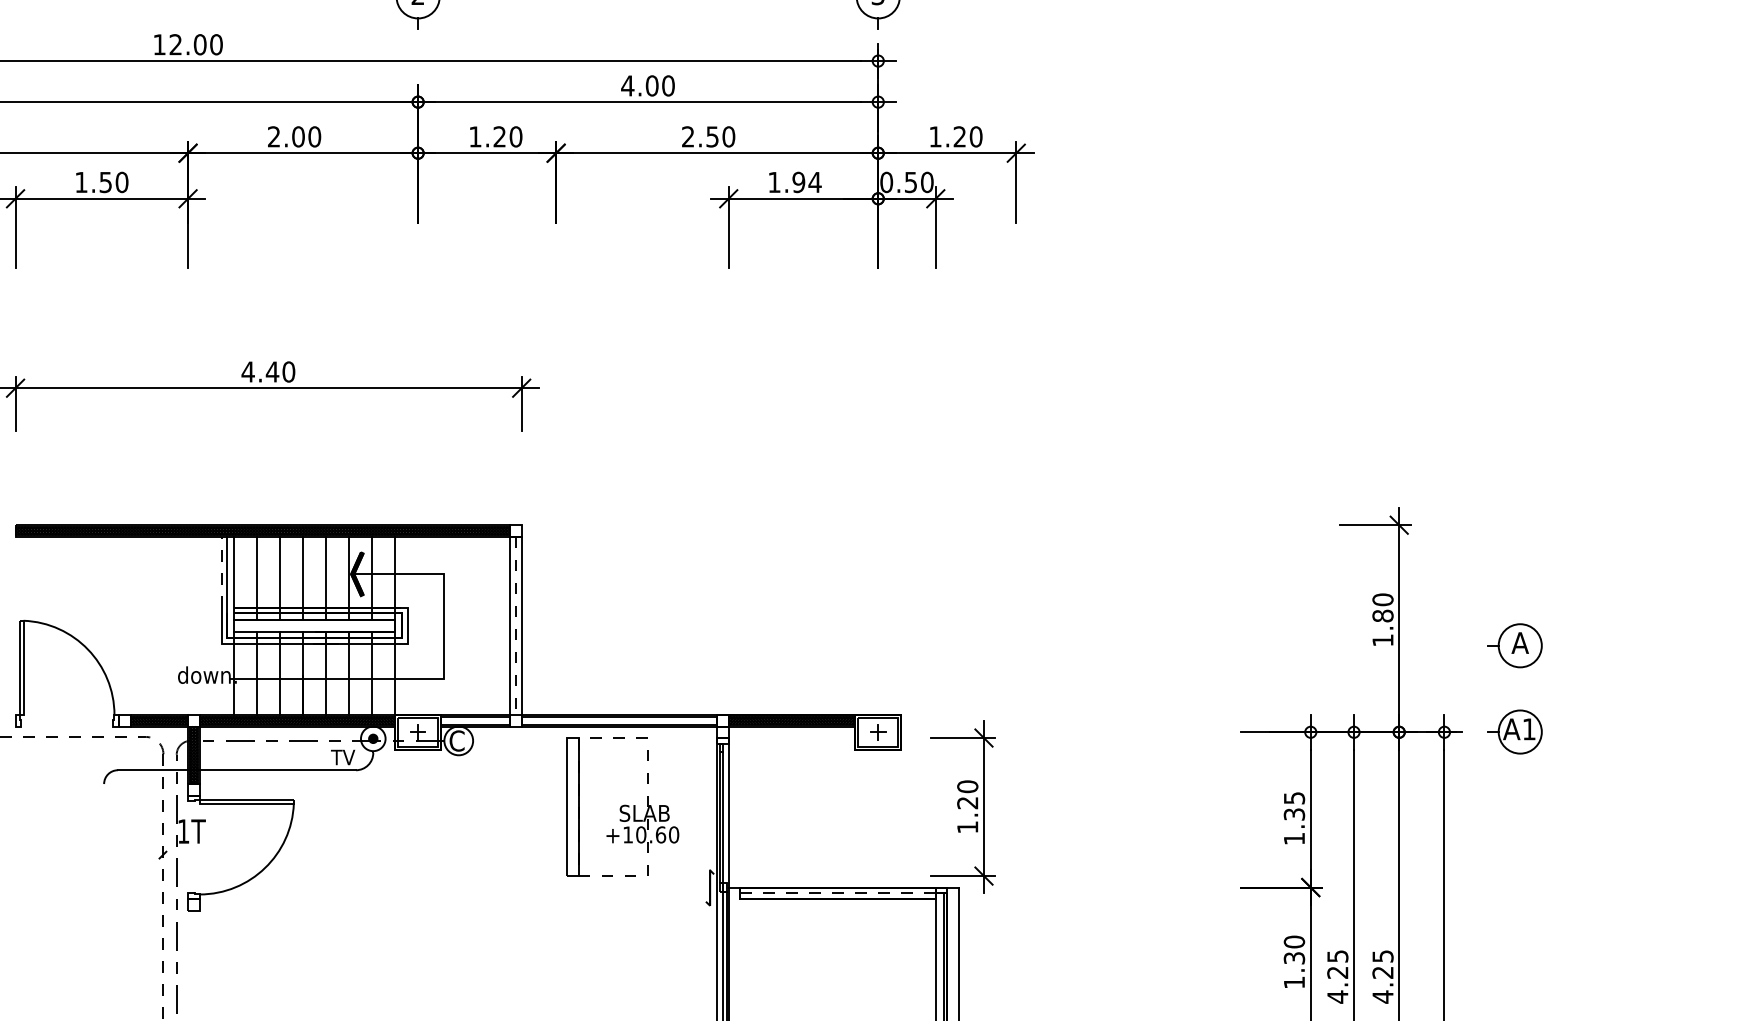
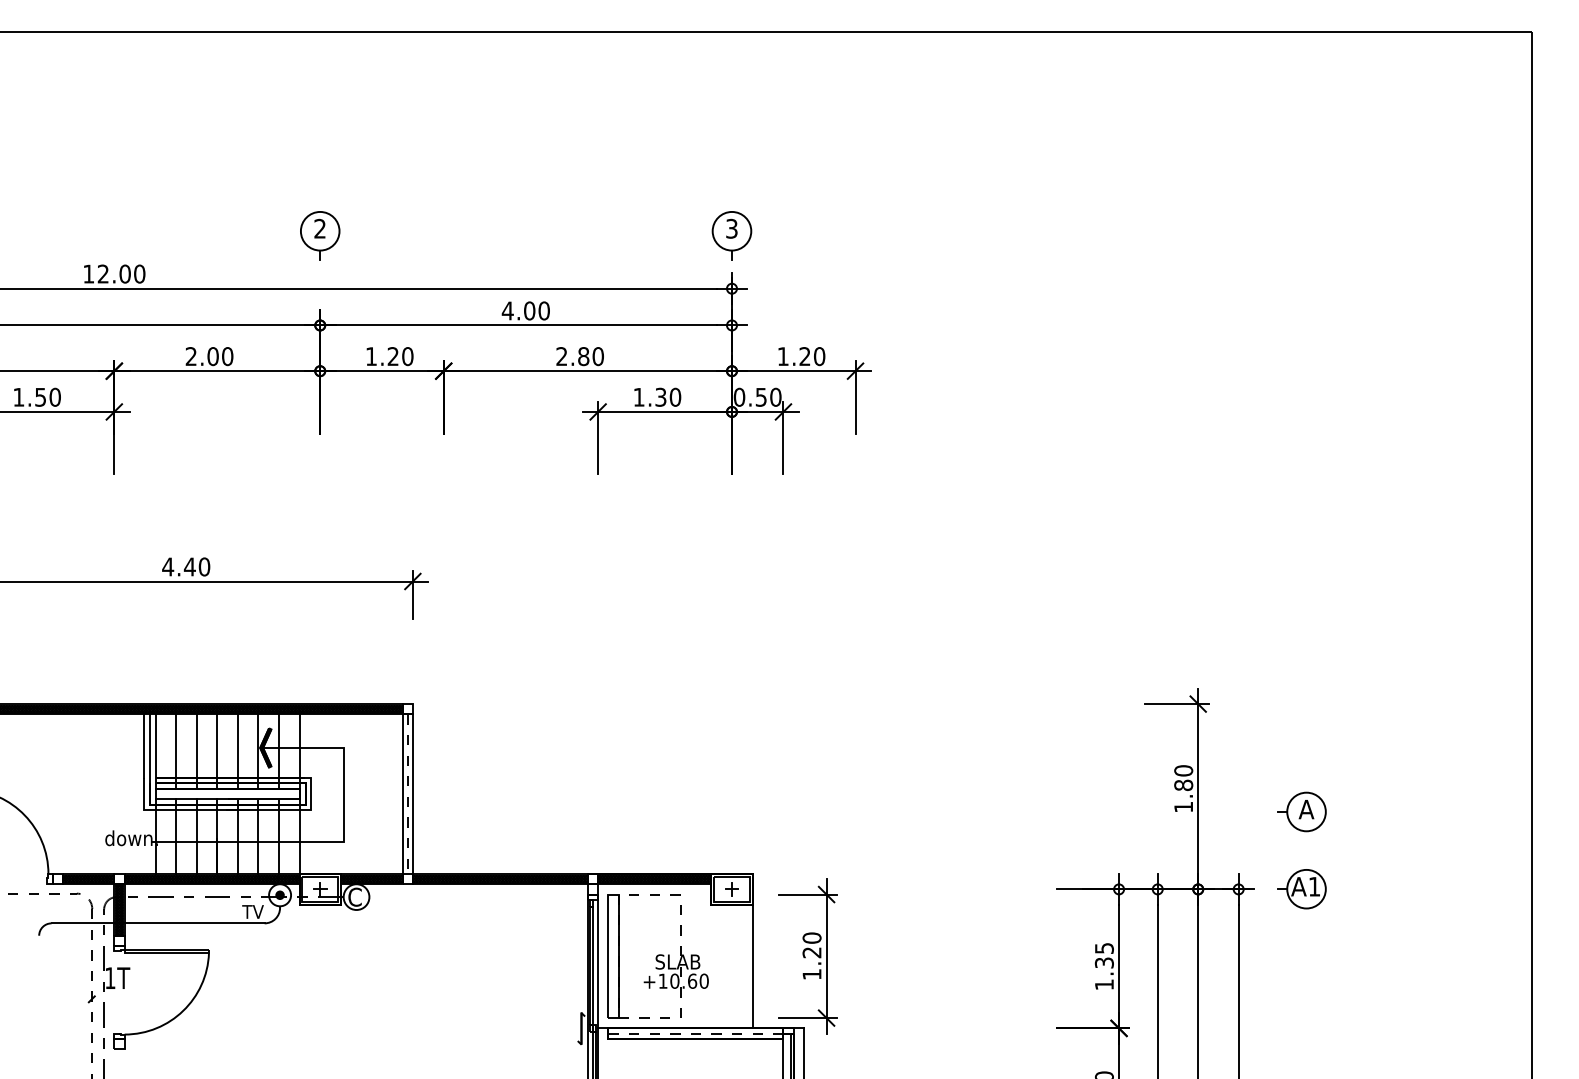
text: (712, 136) -> (583, 356), 2.50 -> 2.80
text: (807, 181) -> (668, 396), 1.94 -> 1.30
line: (221, 572) -> (144, 746), dashed -> solid
hatch: (475, 720) -> (371, 878), added
hatch: (618, 720) -> (499, 878), added
part: (621, 807) -> (657, 956), moved
line: (901, 812) -> (752, 961), added

